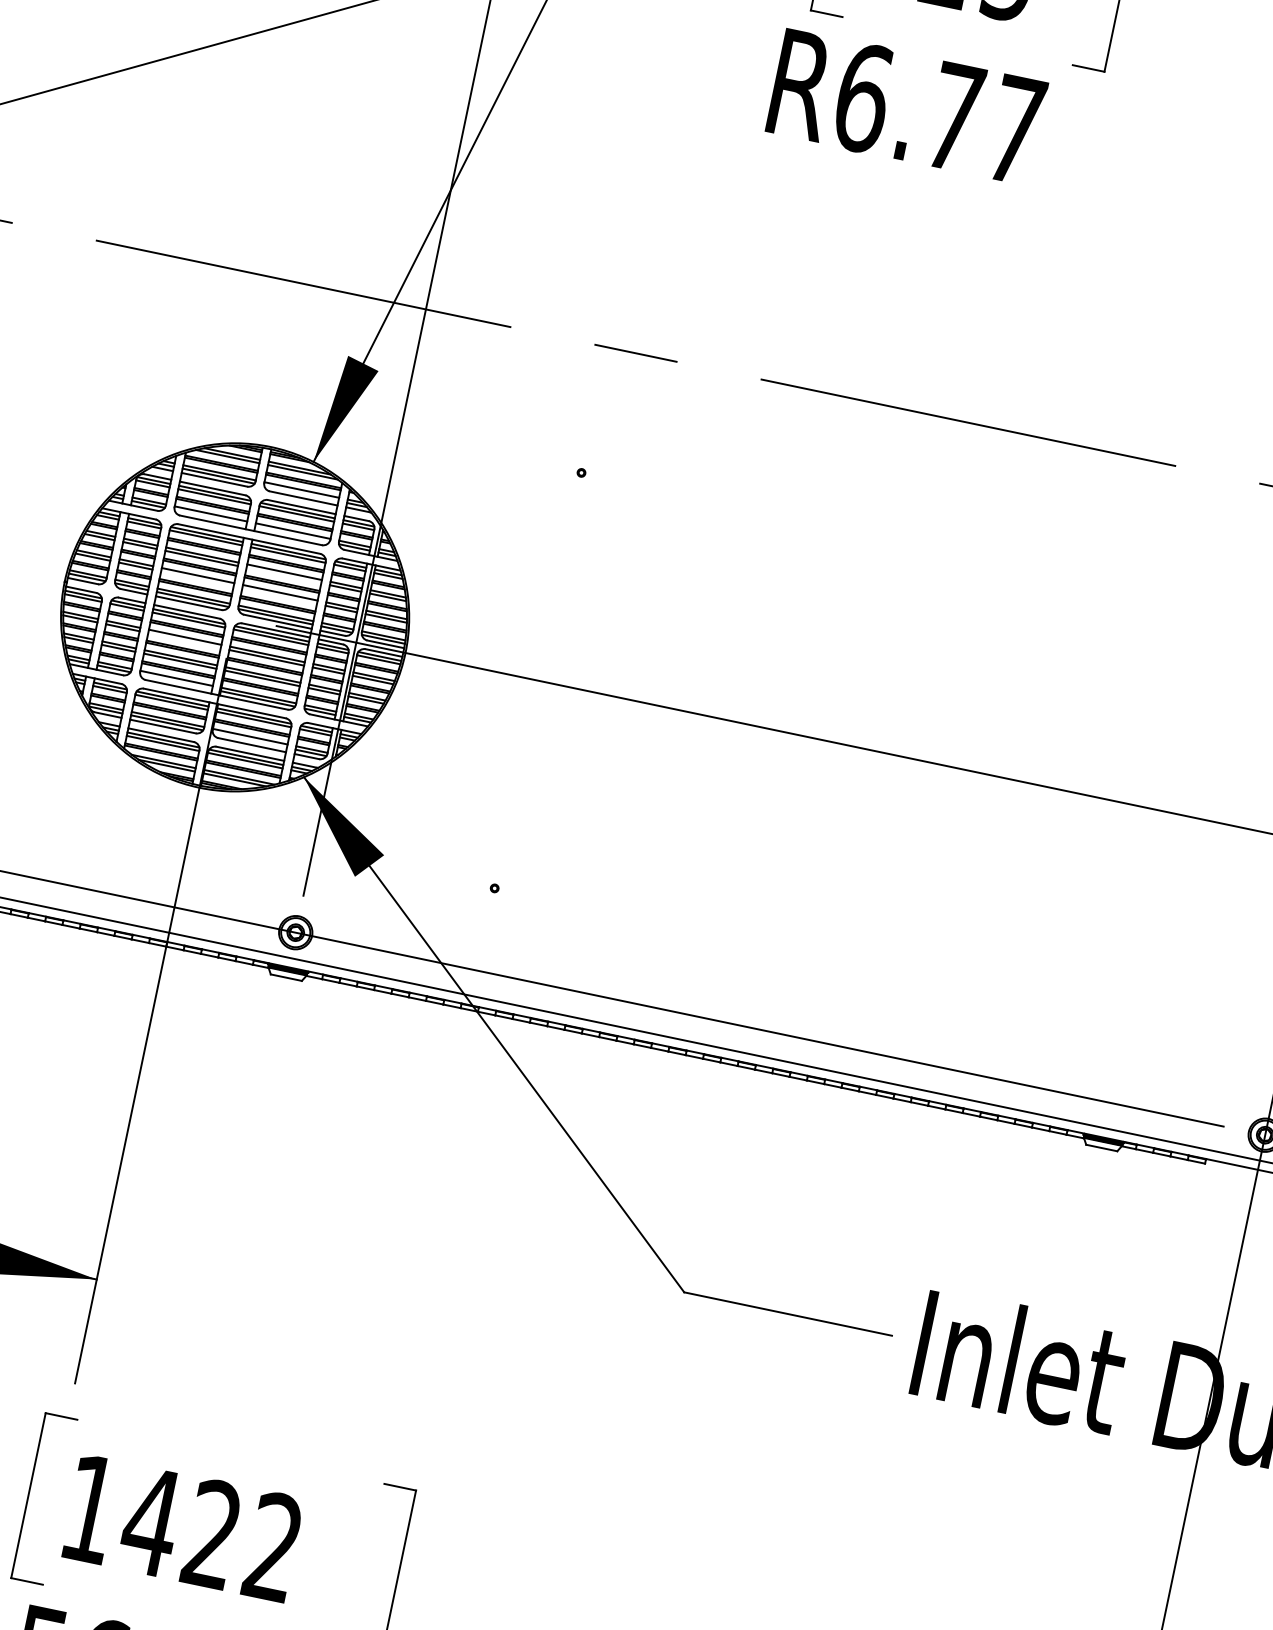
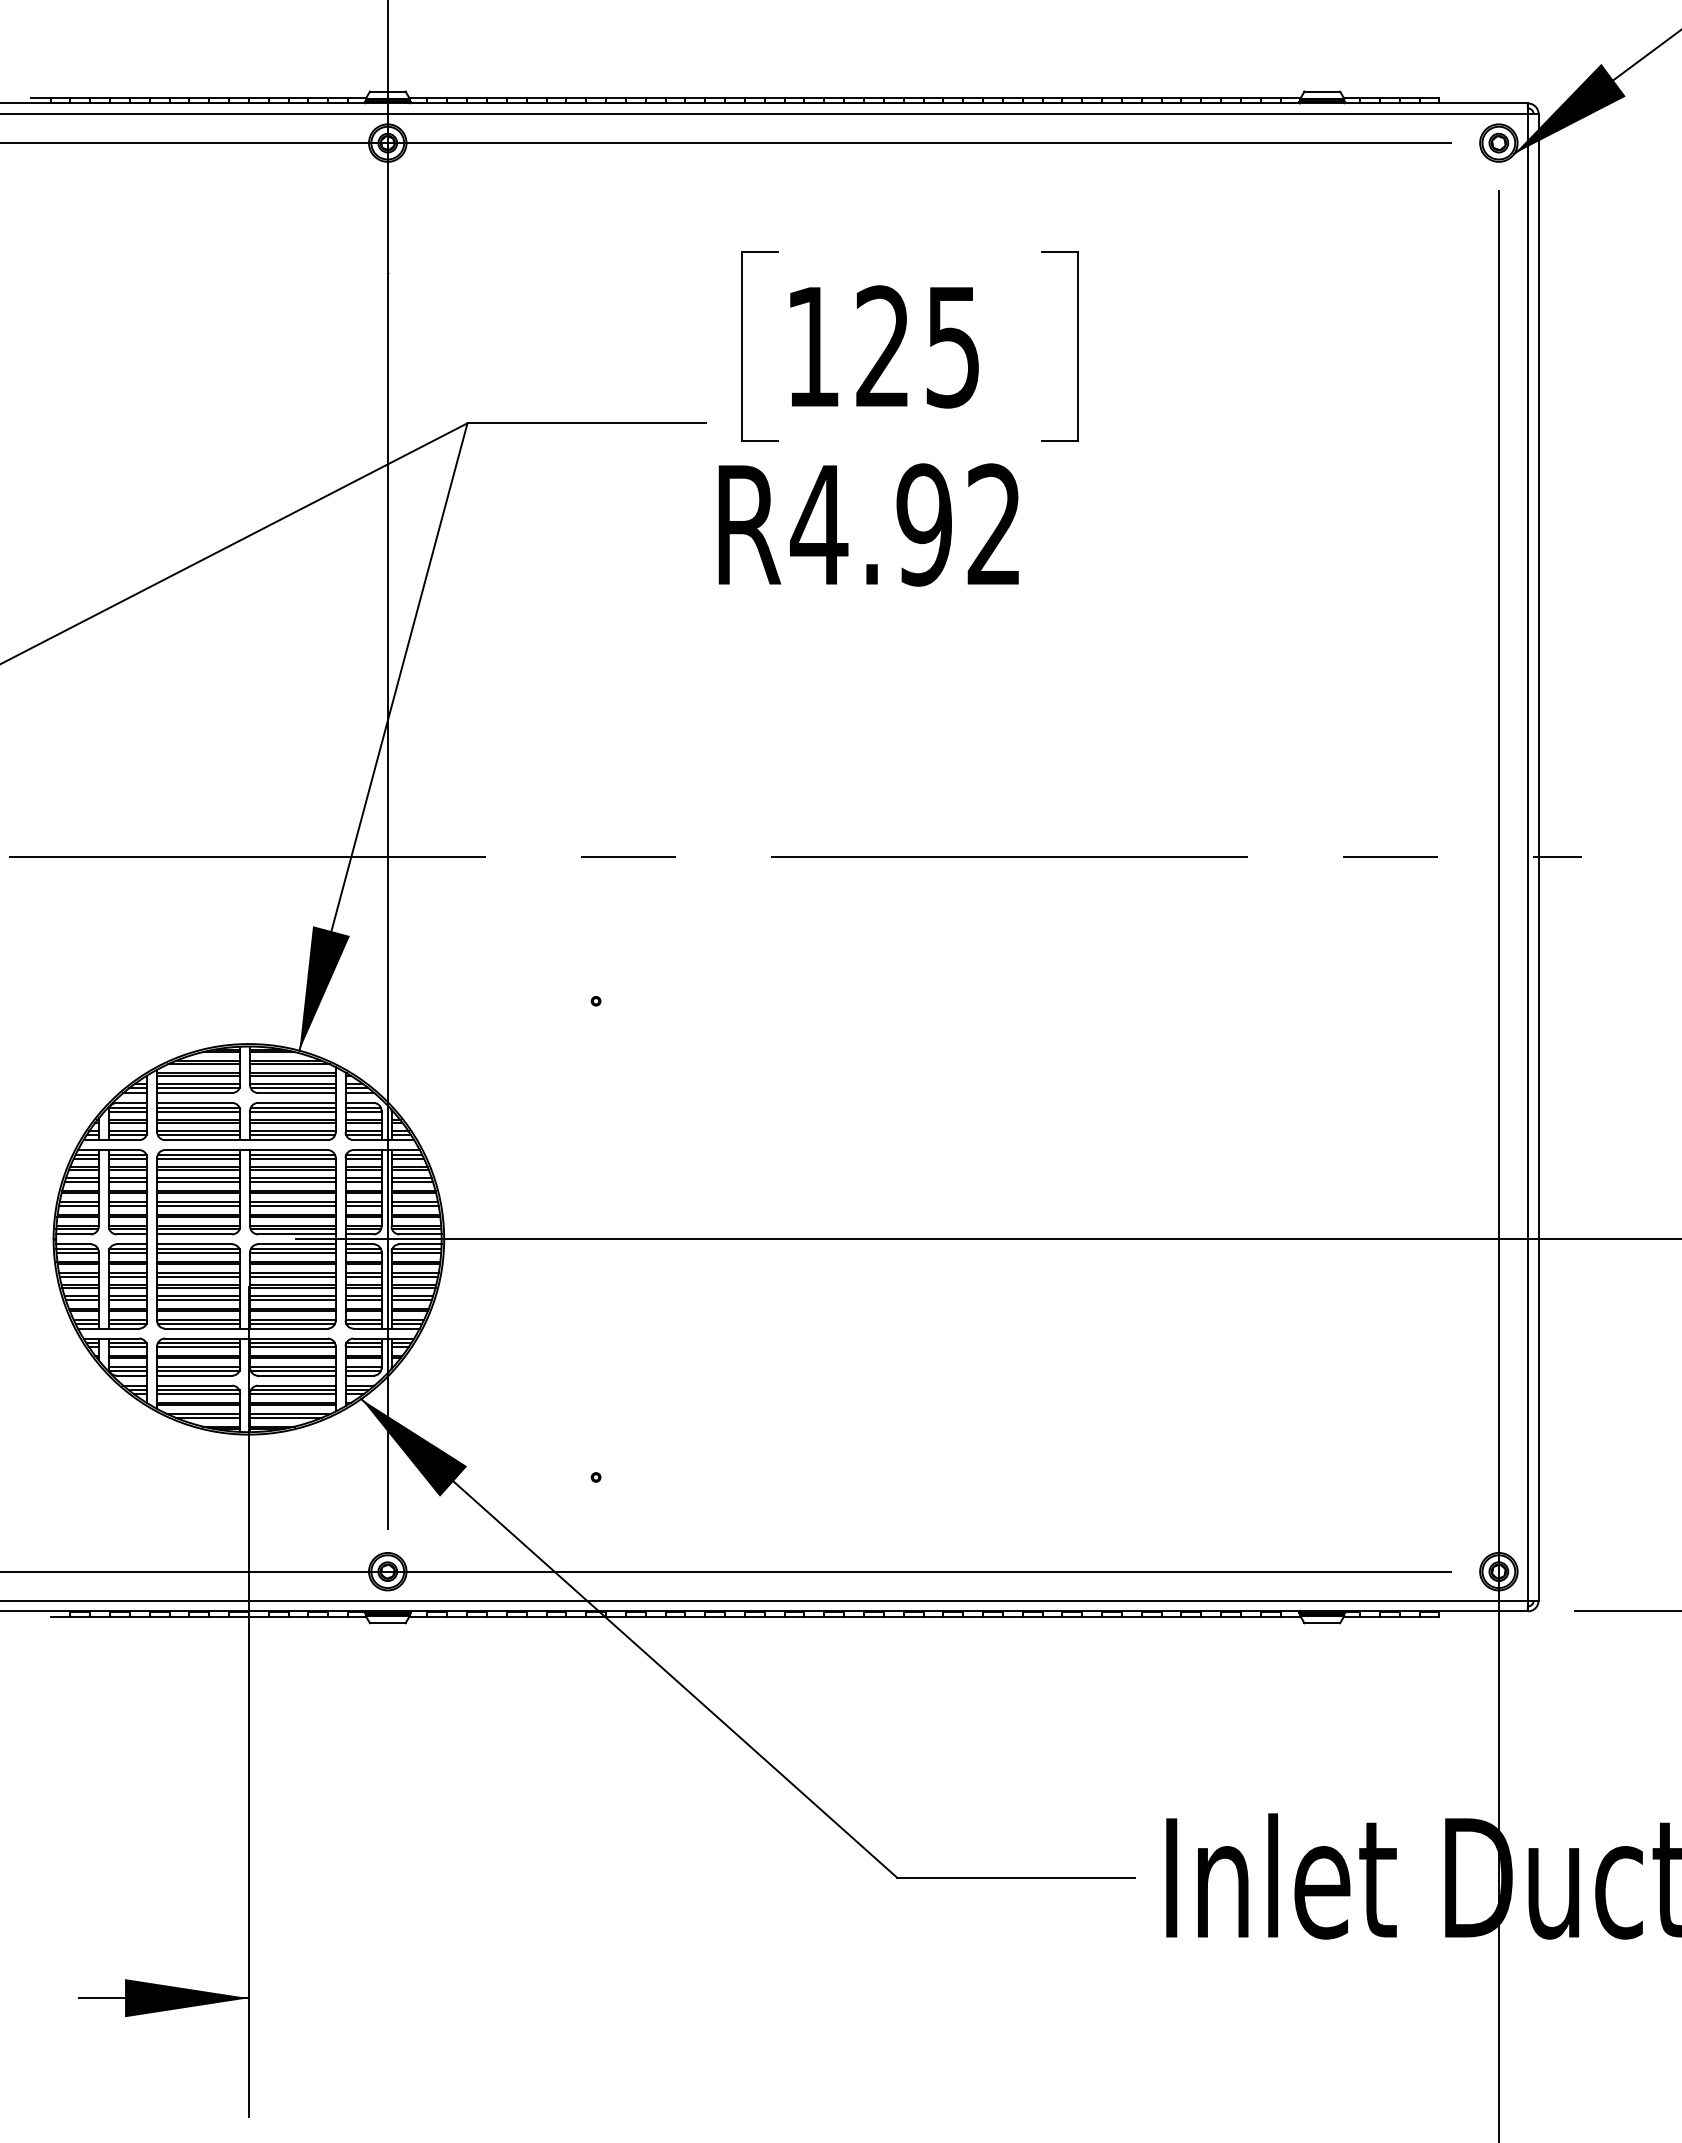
text: (938, 113) -> (905, 524), R6.77 -> R4.92
line: (300, 493) -> (292, 1088), added
line: (210, 517) -> (198, 1135), added
line: (292, 534) -> (292, 1135), added
line: (283, 575) -> (292, 1182), added
line: (197, 578) -> (198, 1205), added
line: (279, 595) -> (292, 1205), added
line: (184, 640) -> (198, 1276), added
line: (175, 681) -> (198, 1323), added
line: (249, 739) -> (292, 1370), added

